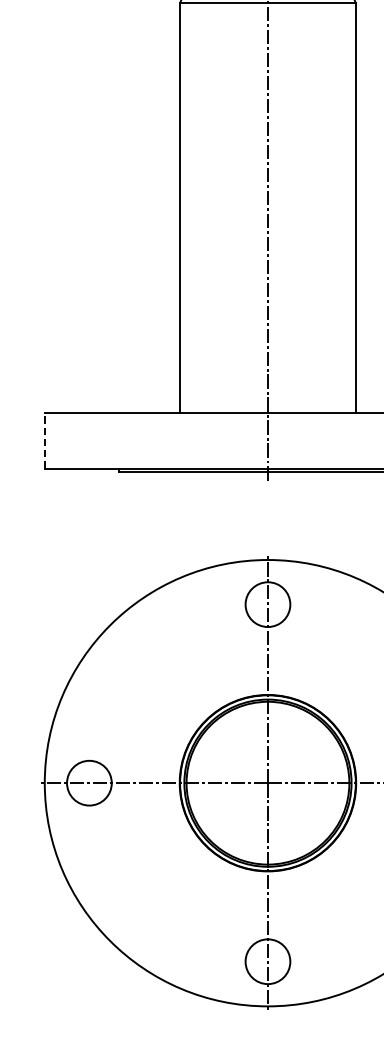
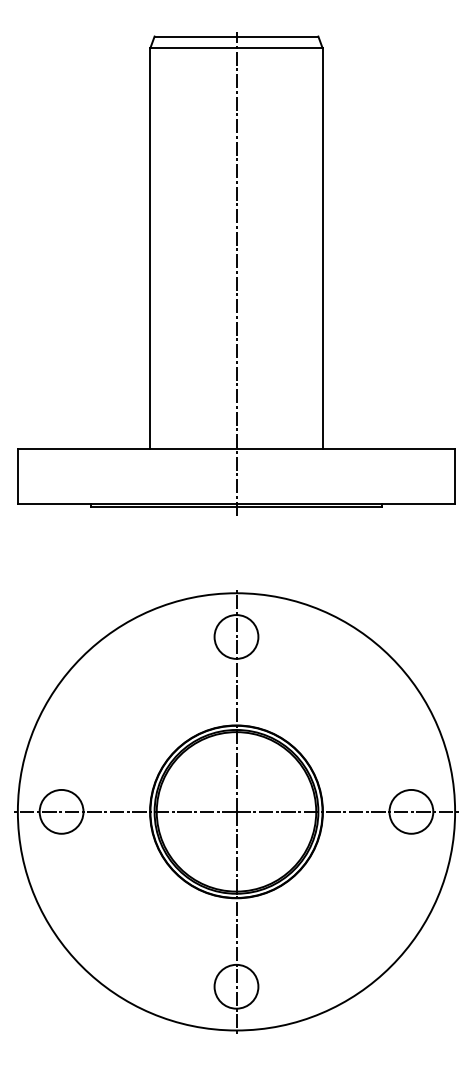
line: (44, 439) -> (17, 475), dashed -> solid

